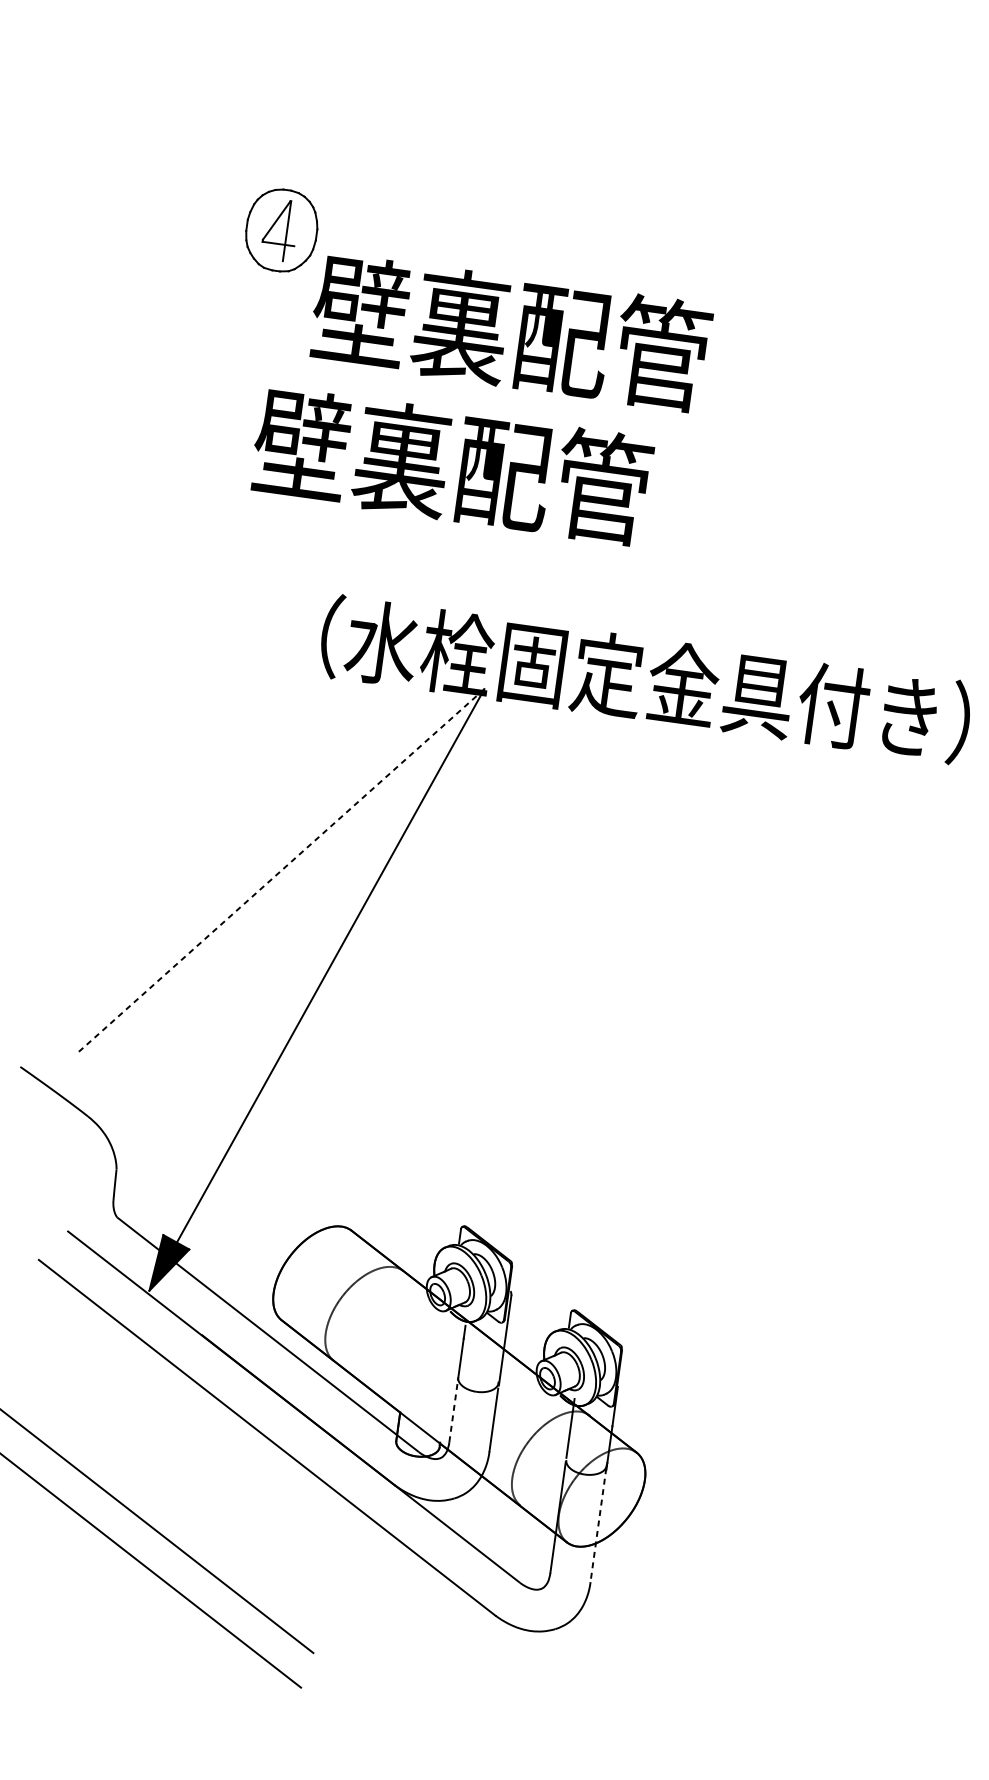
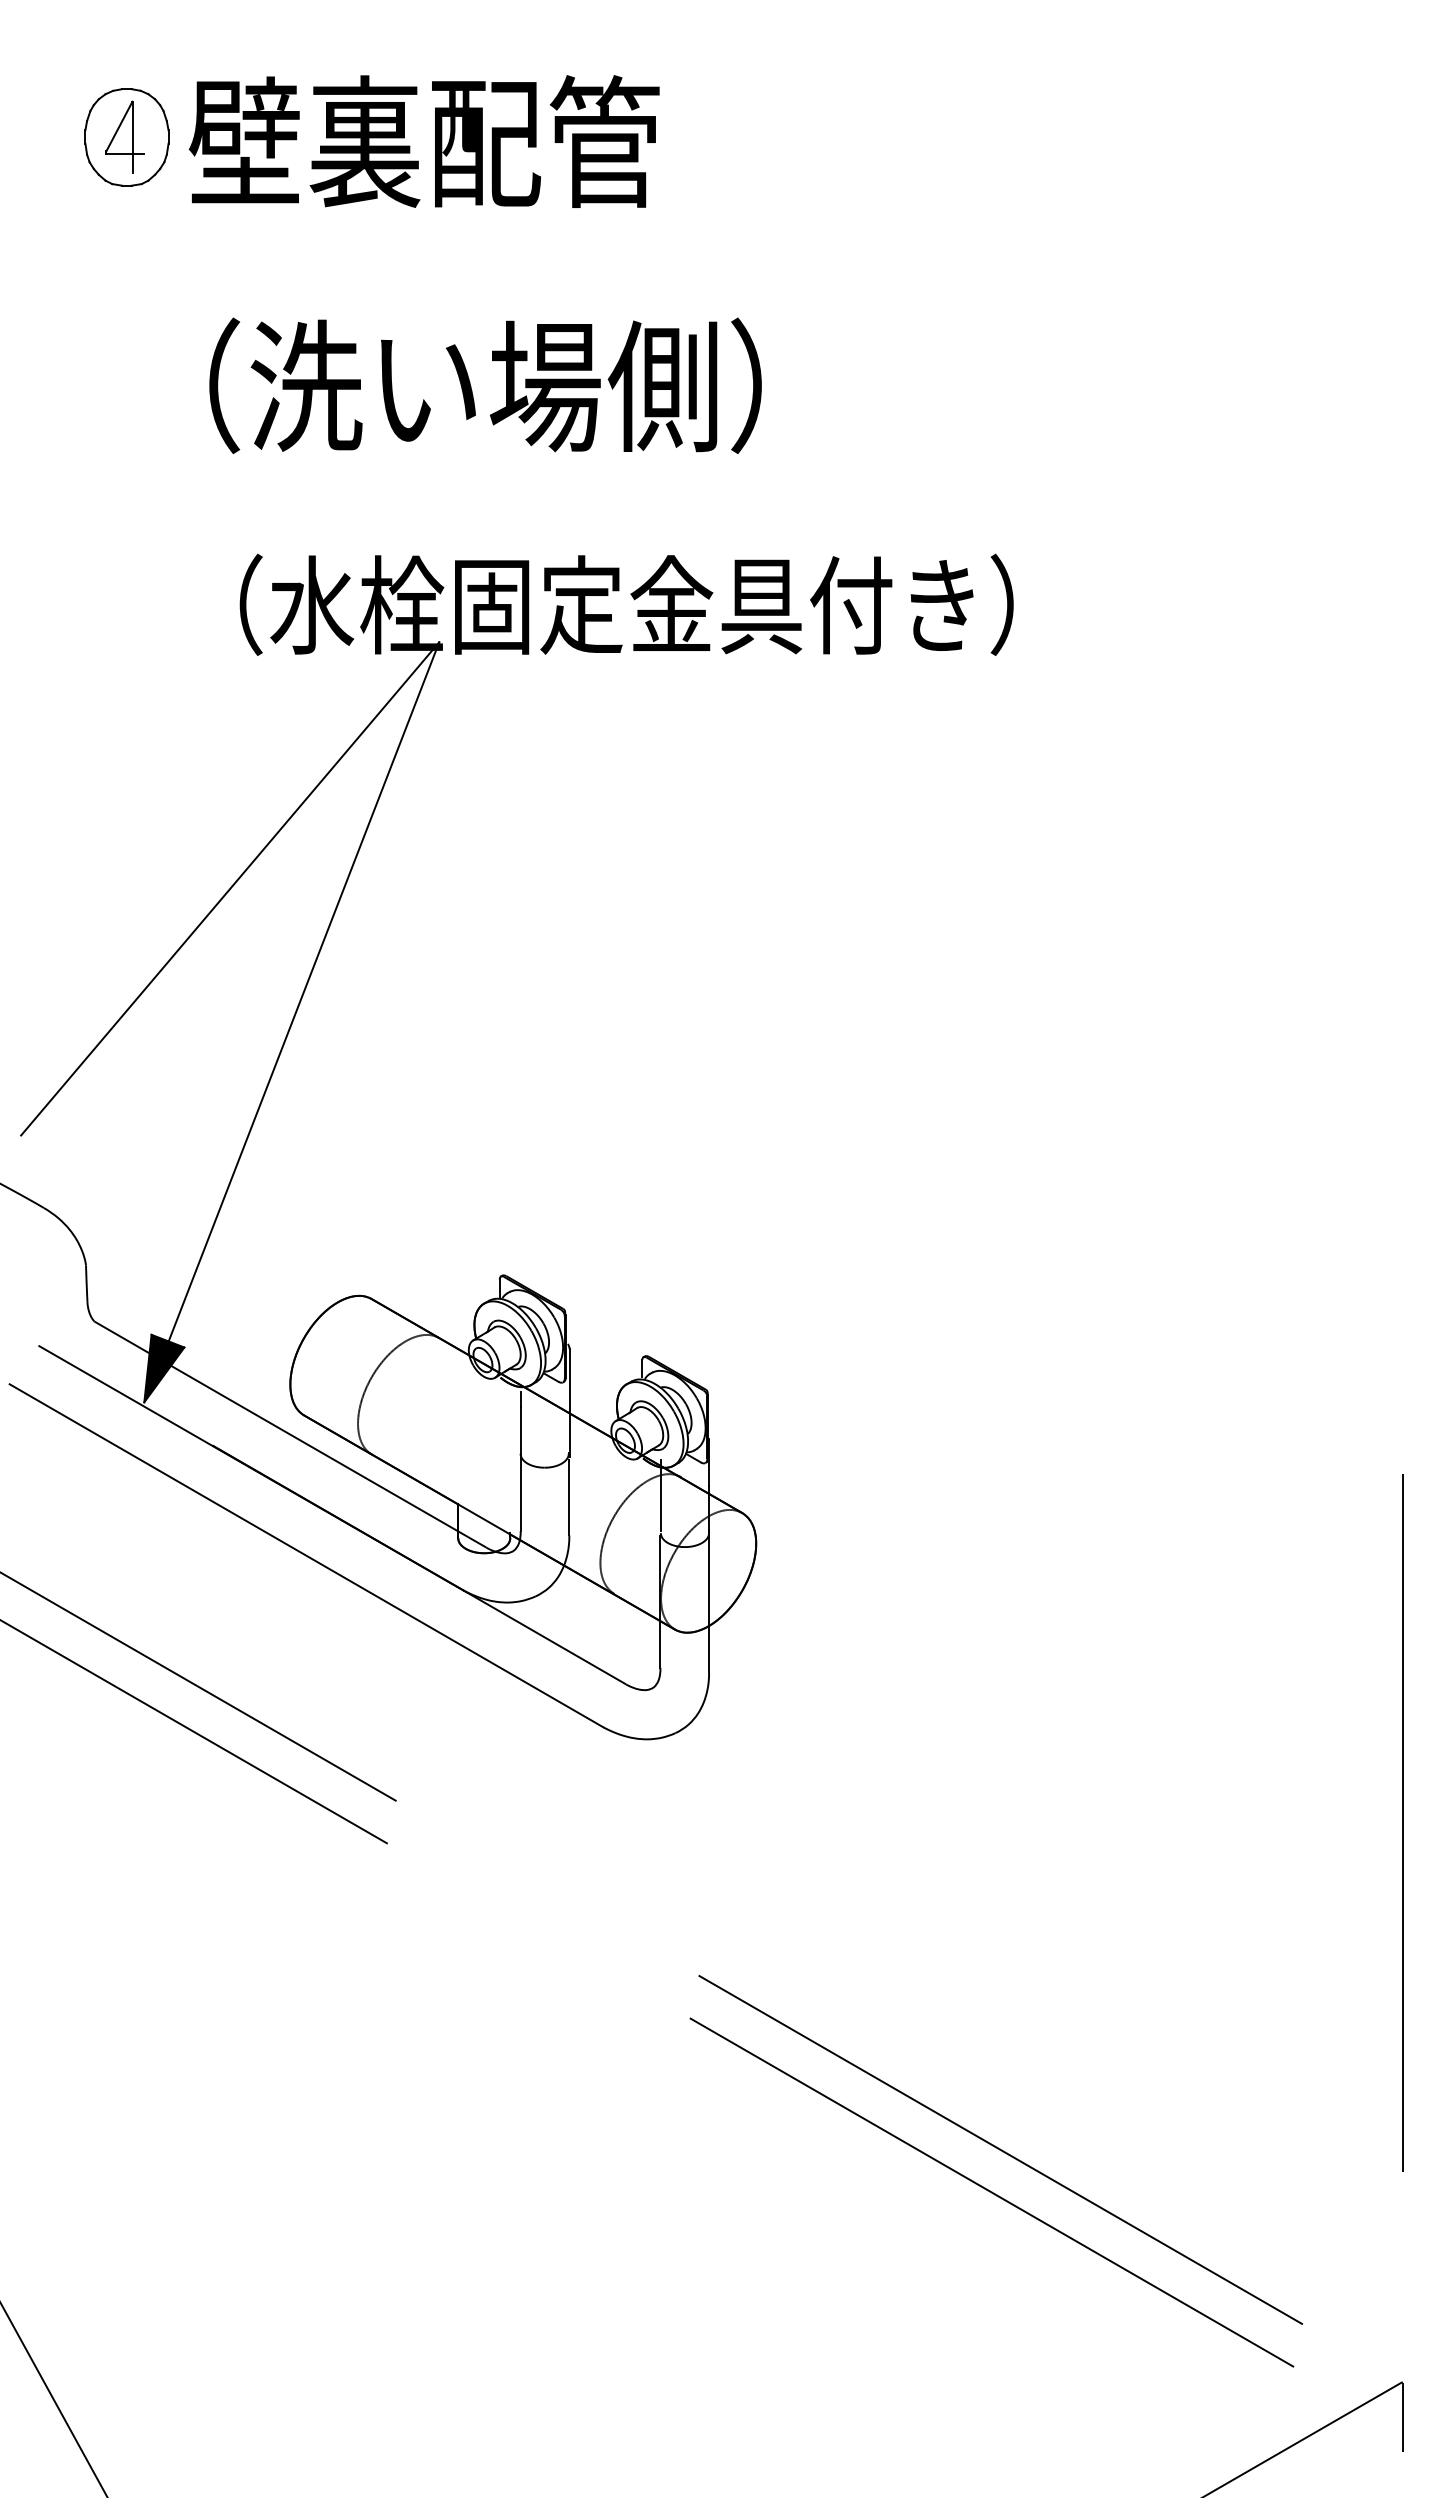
text: (510, 332) -> (423, 141), moved
text: (519, 475) -> (445, 385), 壁裏配管 -> （洗い場側）
line: (280, 871) -> (229, 889), dashed -> solid
line: (453, 1410) -> (520, 1493), dashed -> solid
line: (598, 1525) -> (709, 1604), dashed -> solid

